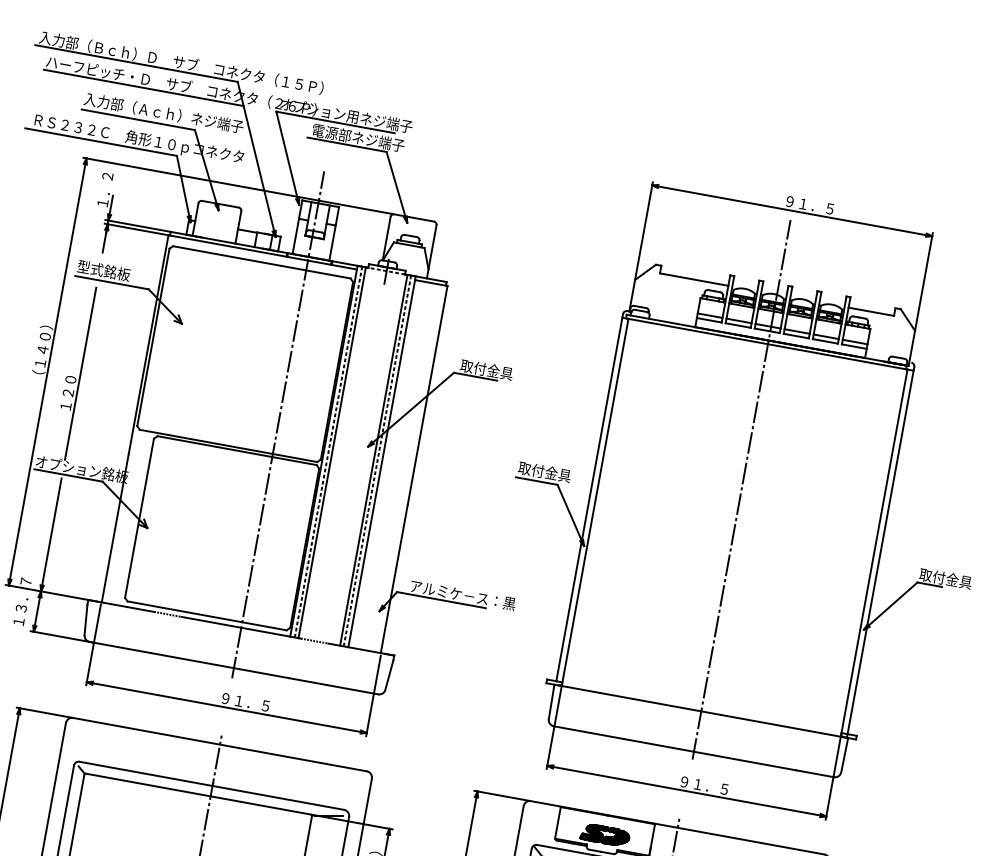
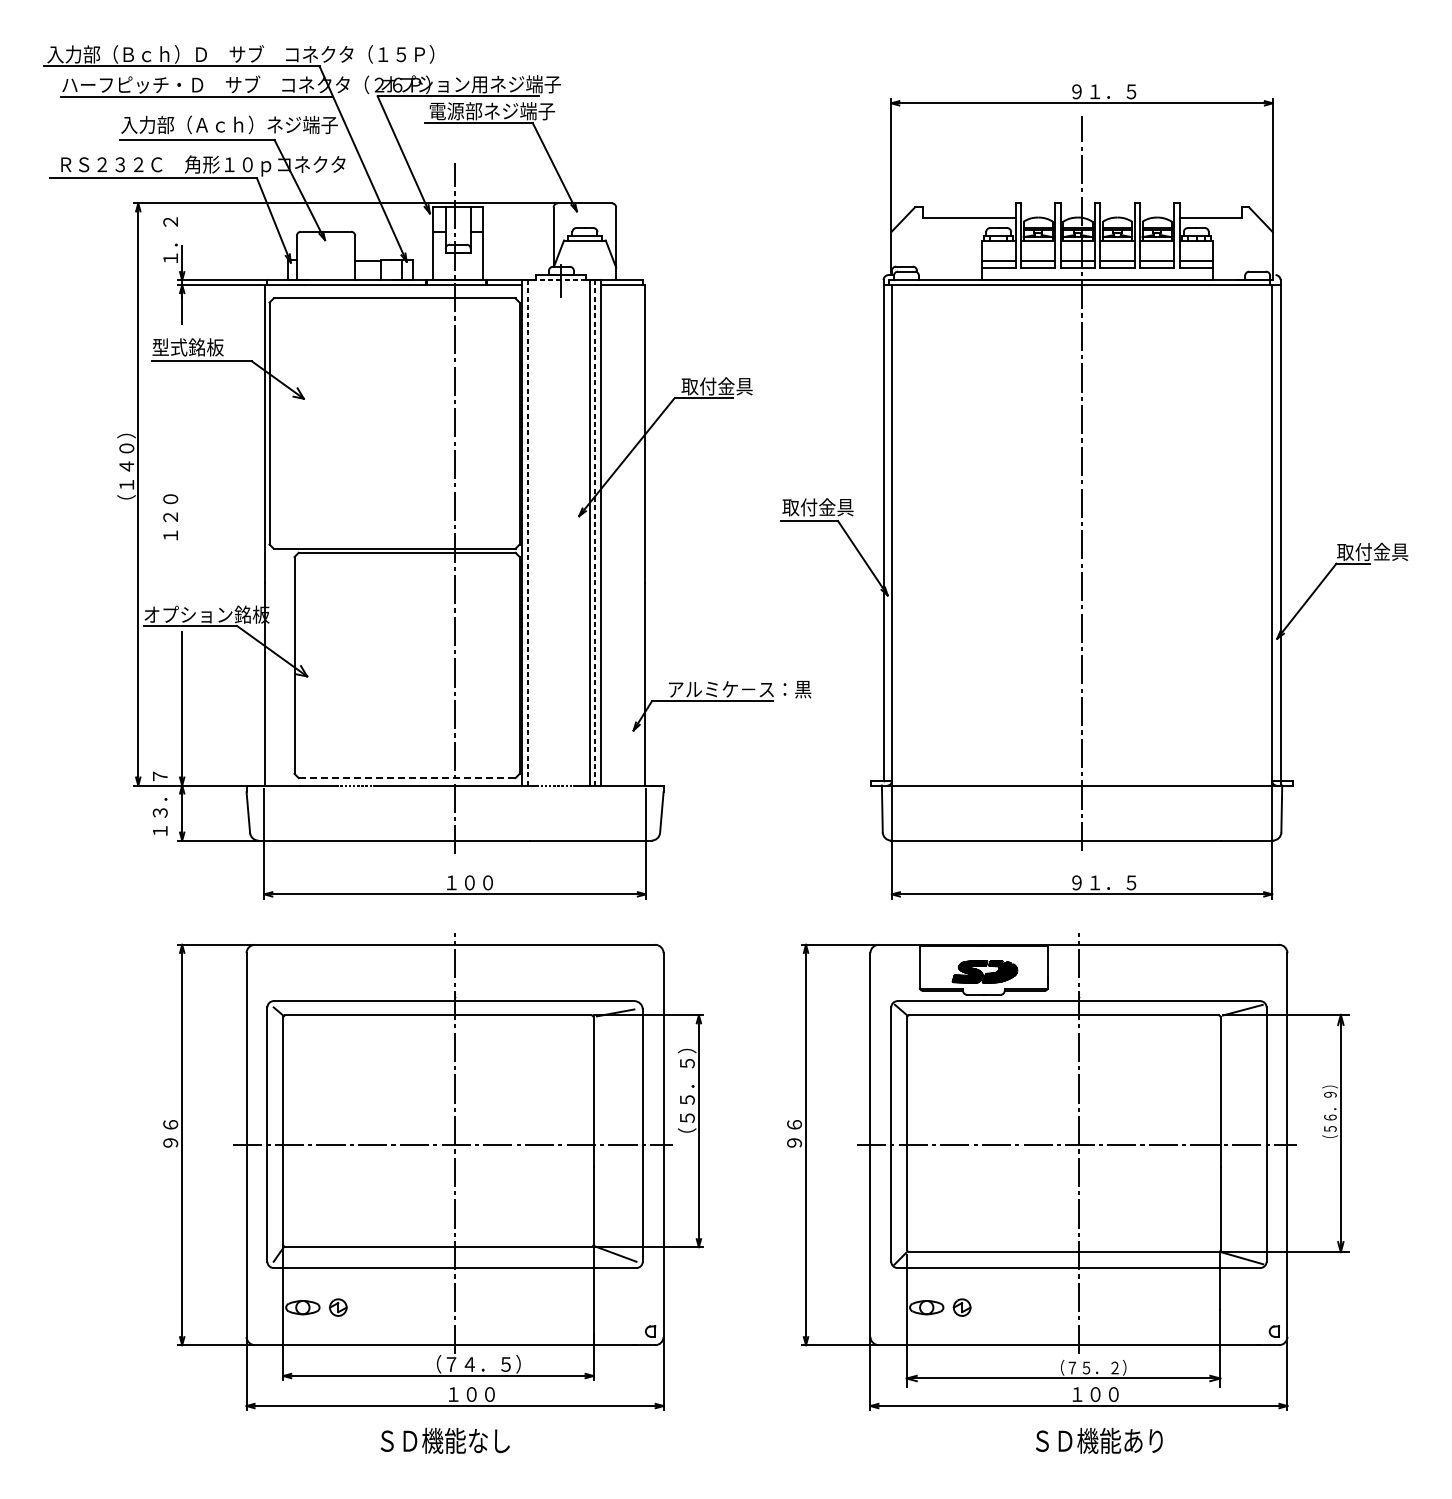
line: (80, 373) -> (182, 488), removed
line: (332, 452) -> (533, 532), removed
line: (207, 616) -> (407, 778), solid -> dashed
text: (245, 702) -> (478, 882), ９１．５ -> １００

